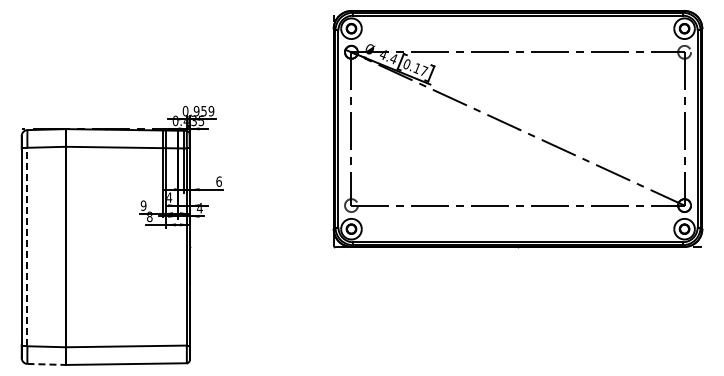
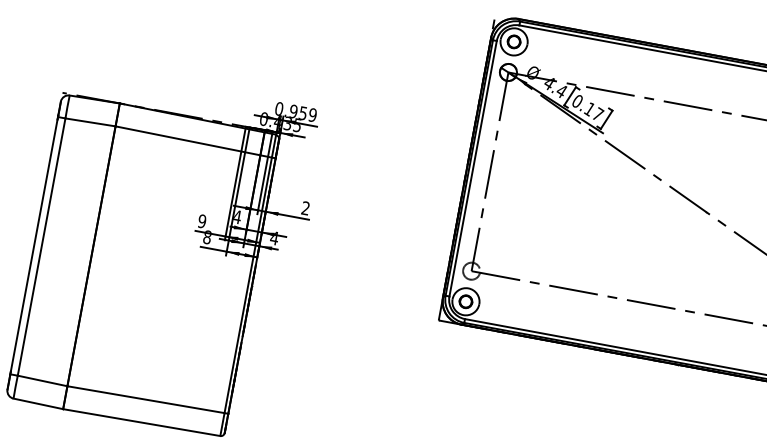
text: (218, 181) -> (305, 208), 6 -> 2
line: (27, 246) -> (41, 246), dashed -> solid
line: (47, 364) -> (39, 404), dashed -> solid

